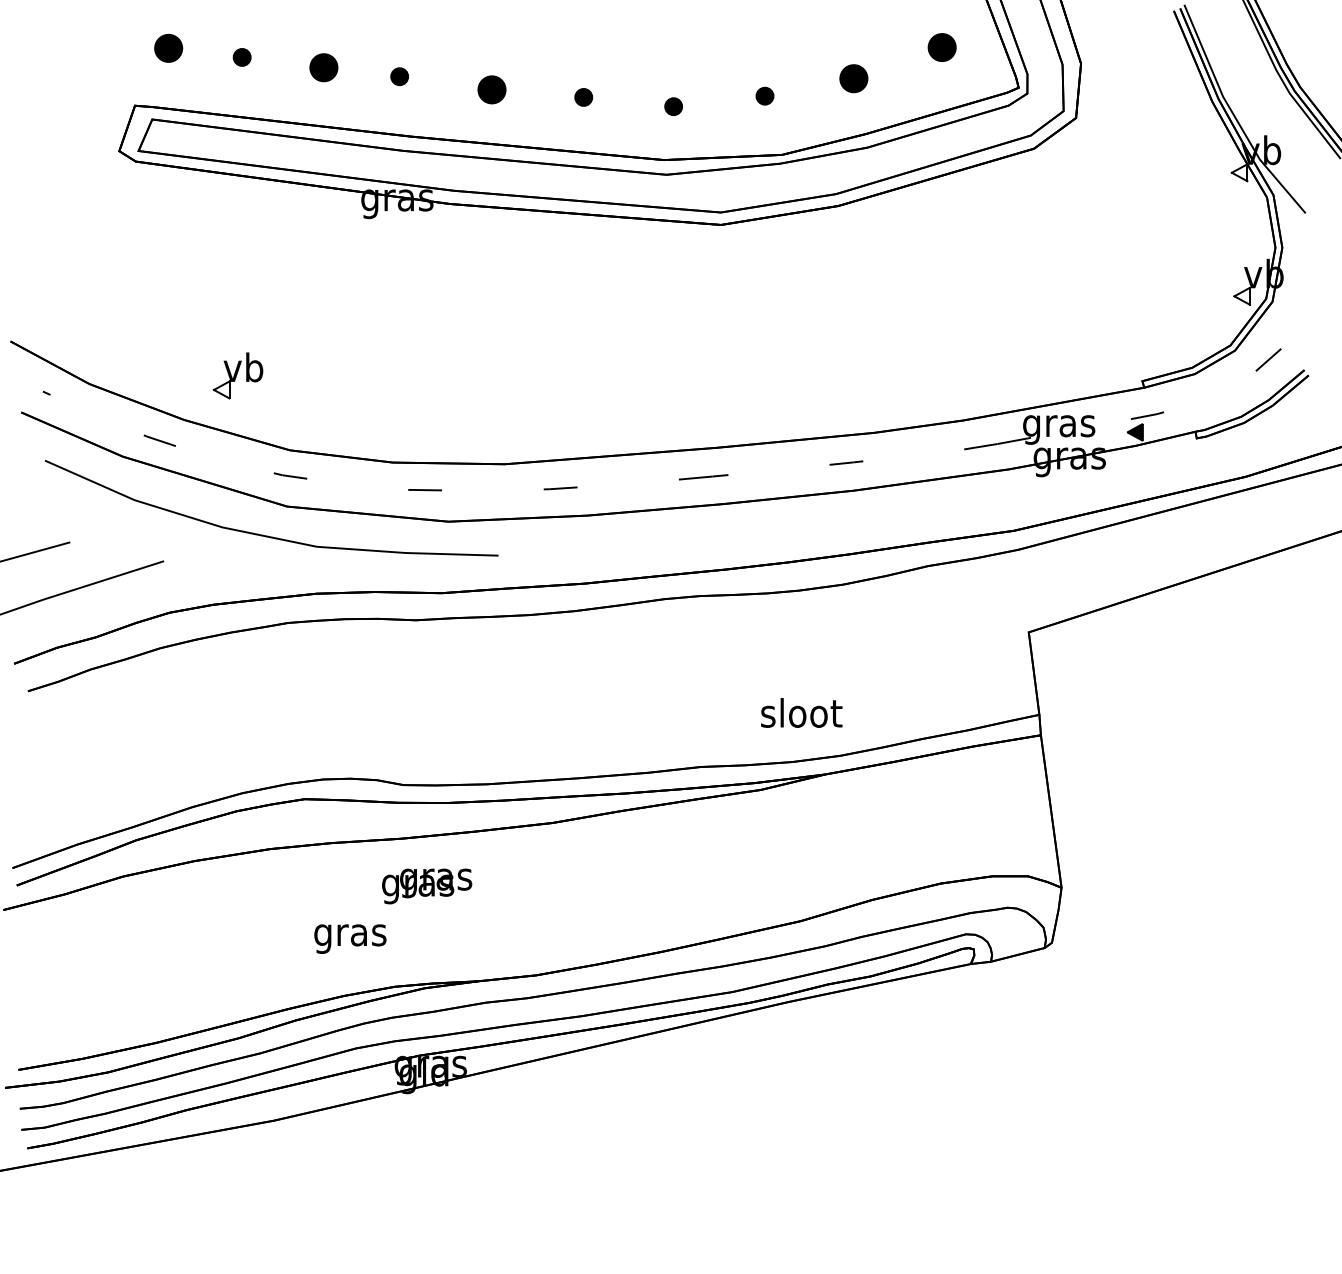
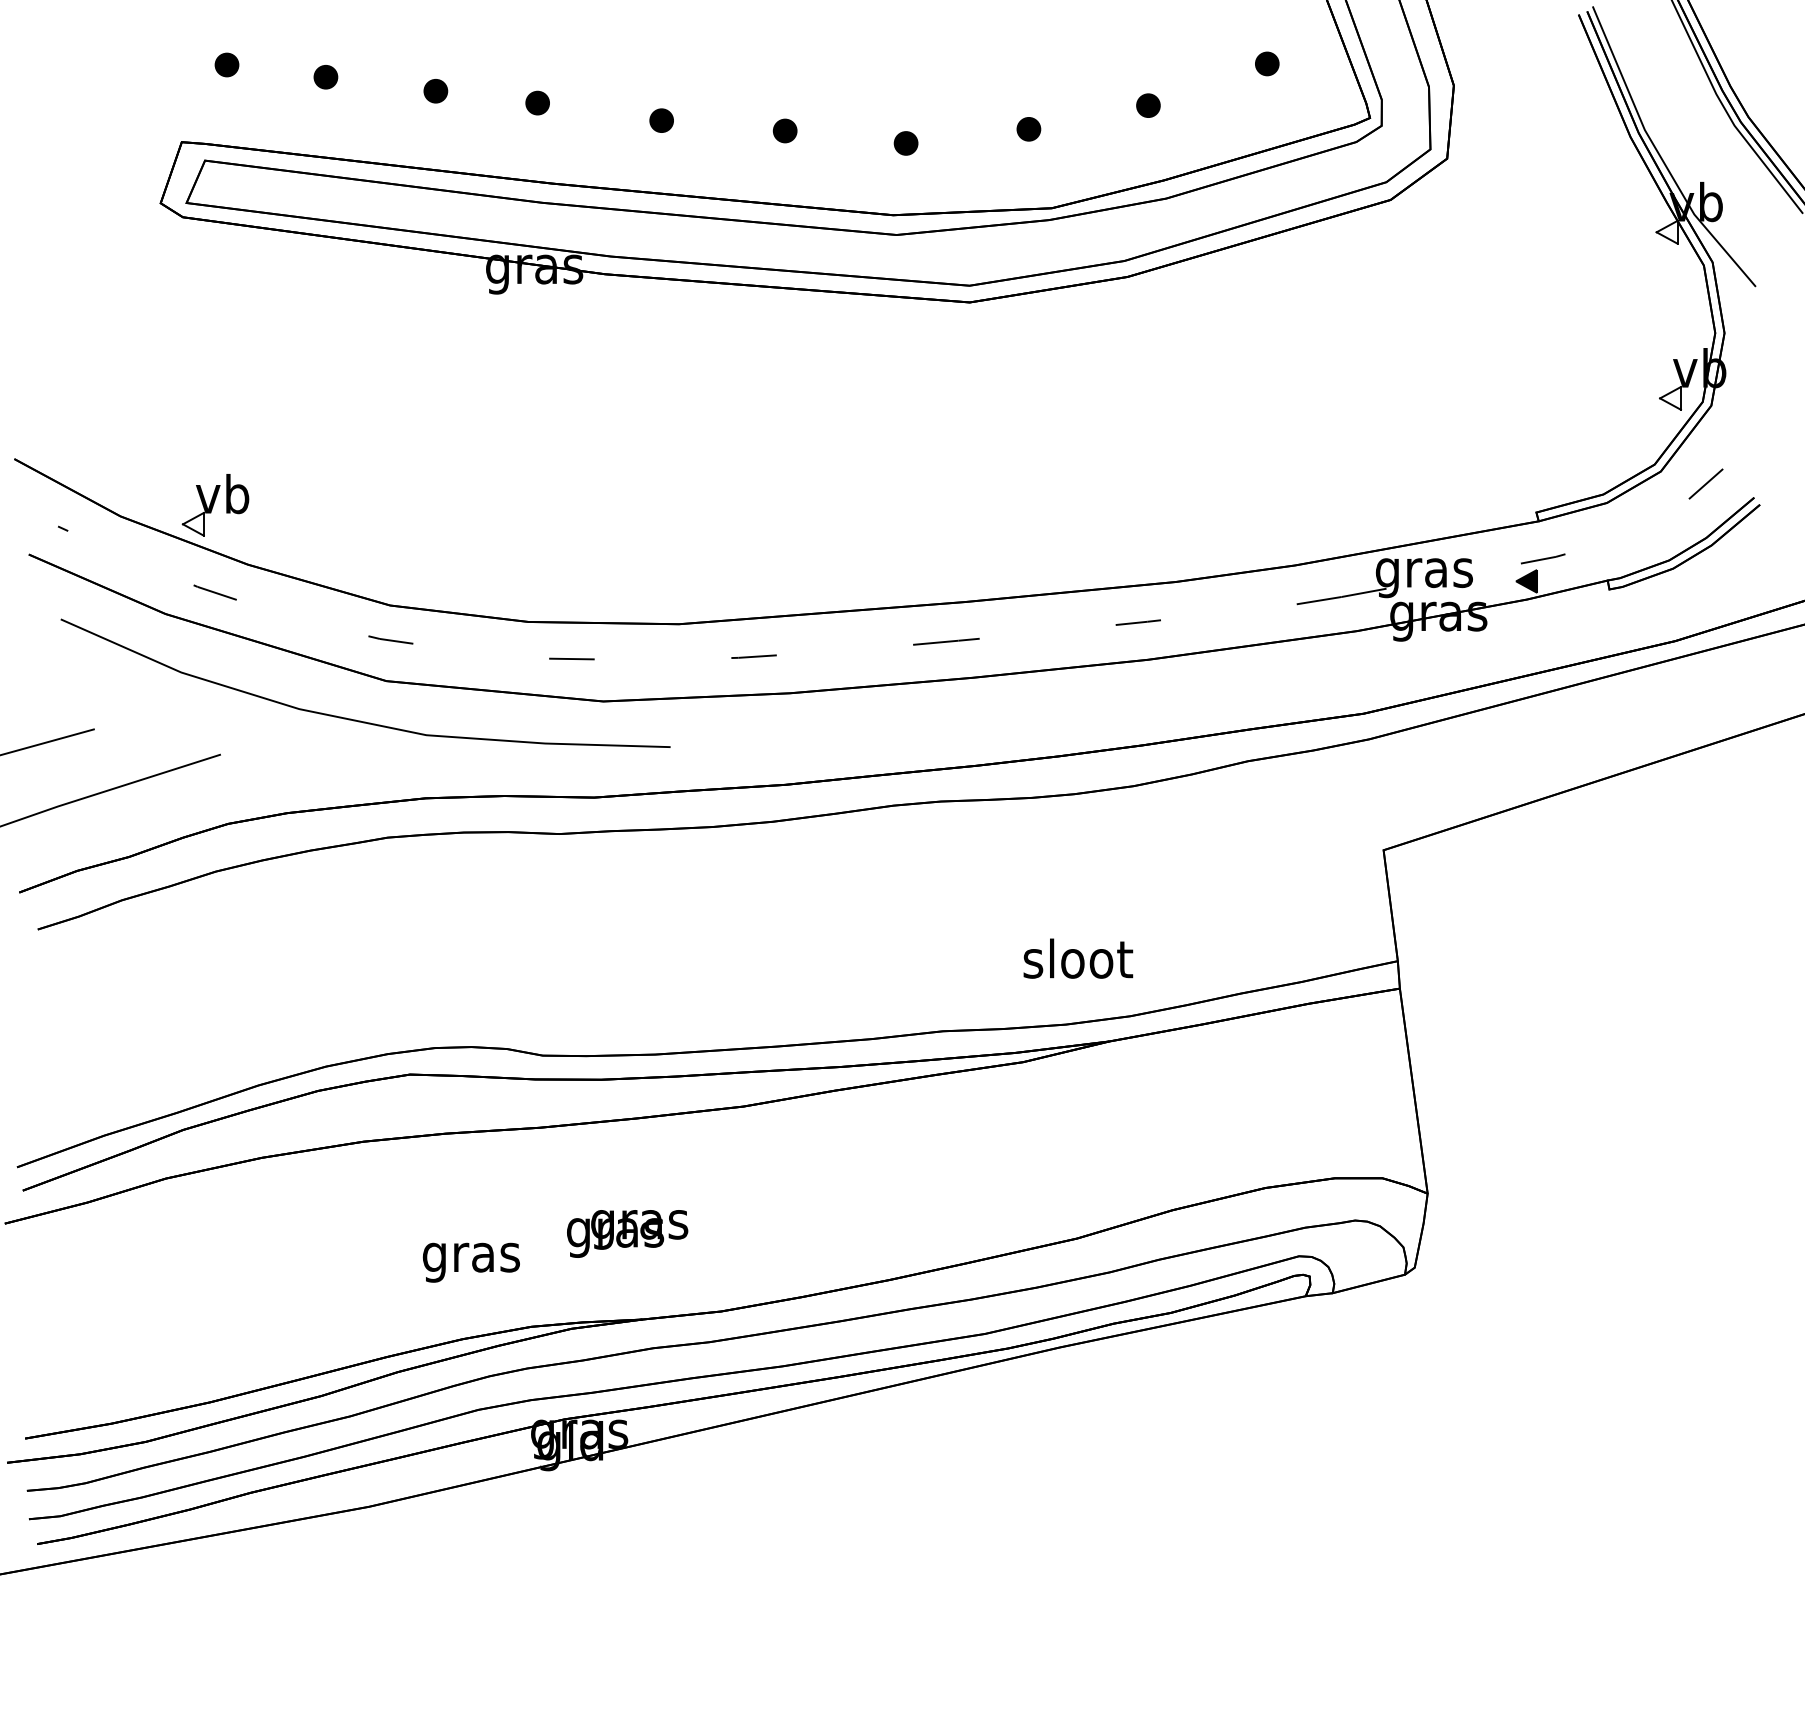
part: (168, 47) -> (226, 64), size x0.62
part: (942, 47) -> (1267, 63), size x0.62
part: (323, 68) -> (435, 91), size x0.62
part: (853, 78) -> (1148, 105), size x0.62
part: (491, 89) -> (661, 120), size x0.62
part: (238, 375) -> (215, 505), moved
text: (427, 886) -> (627, 1233), moved

